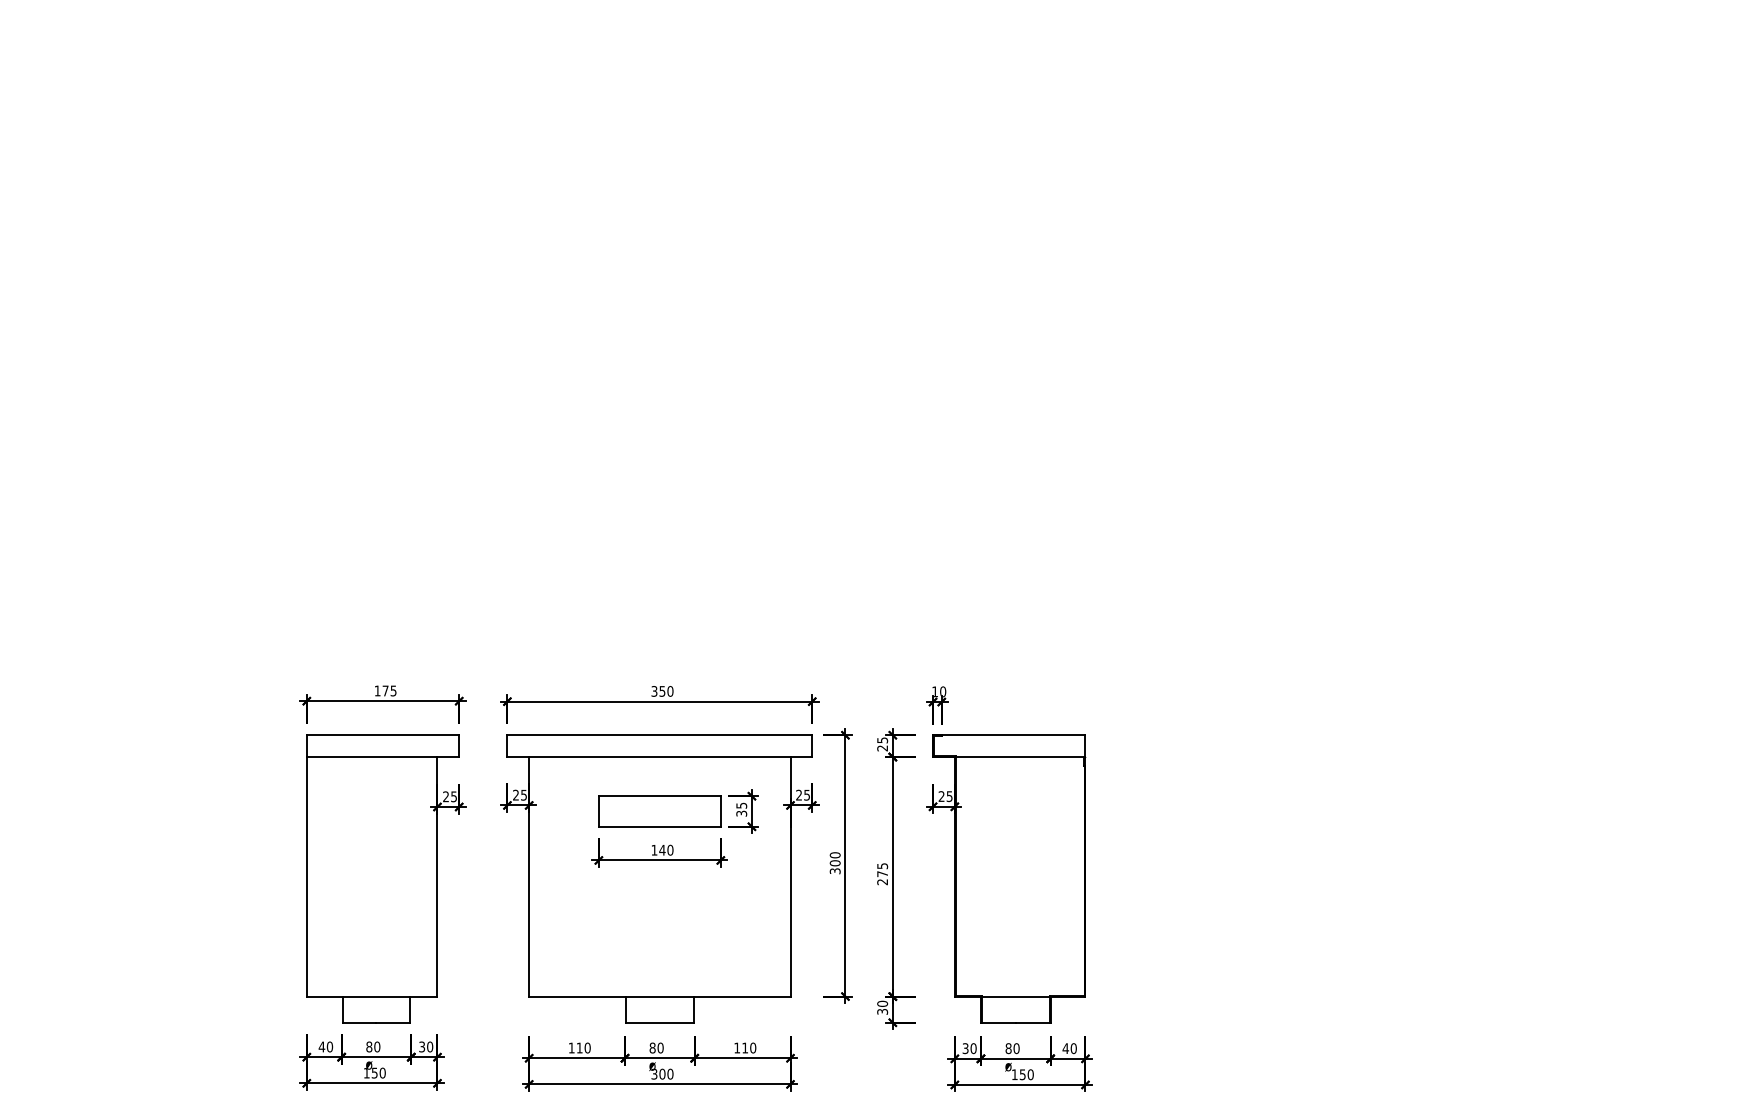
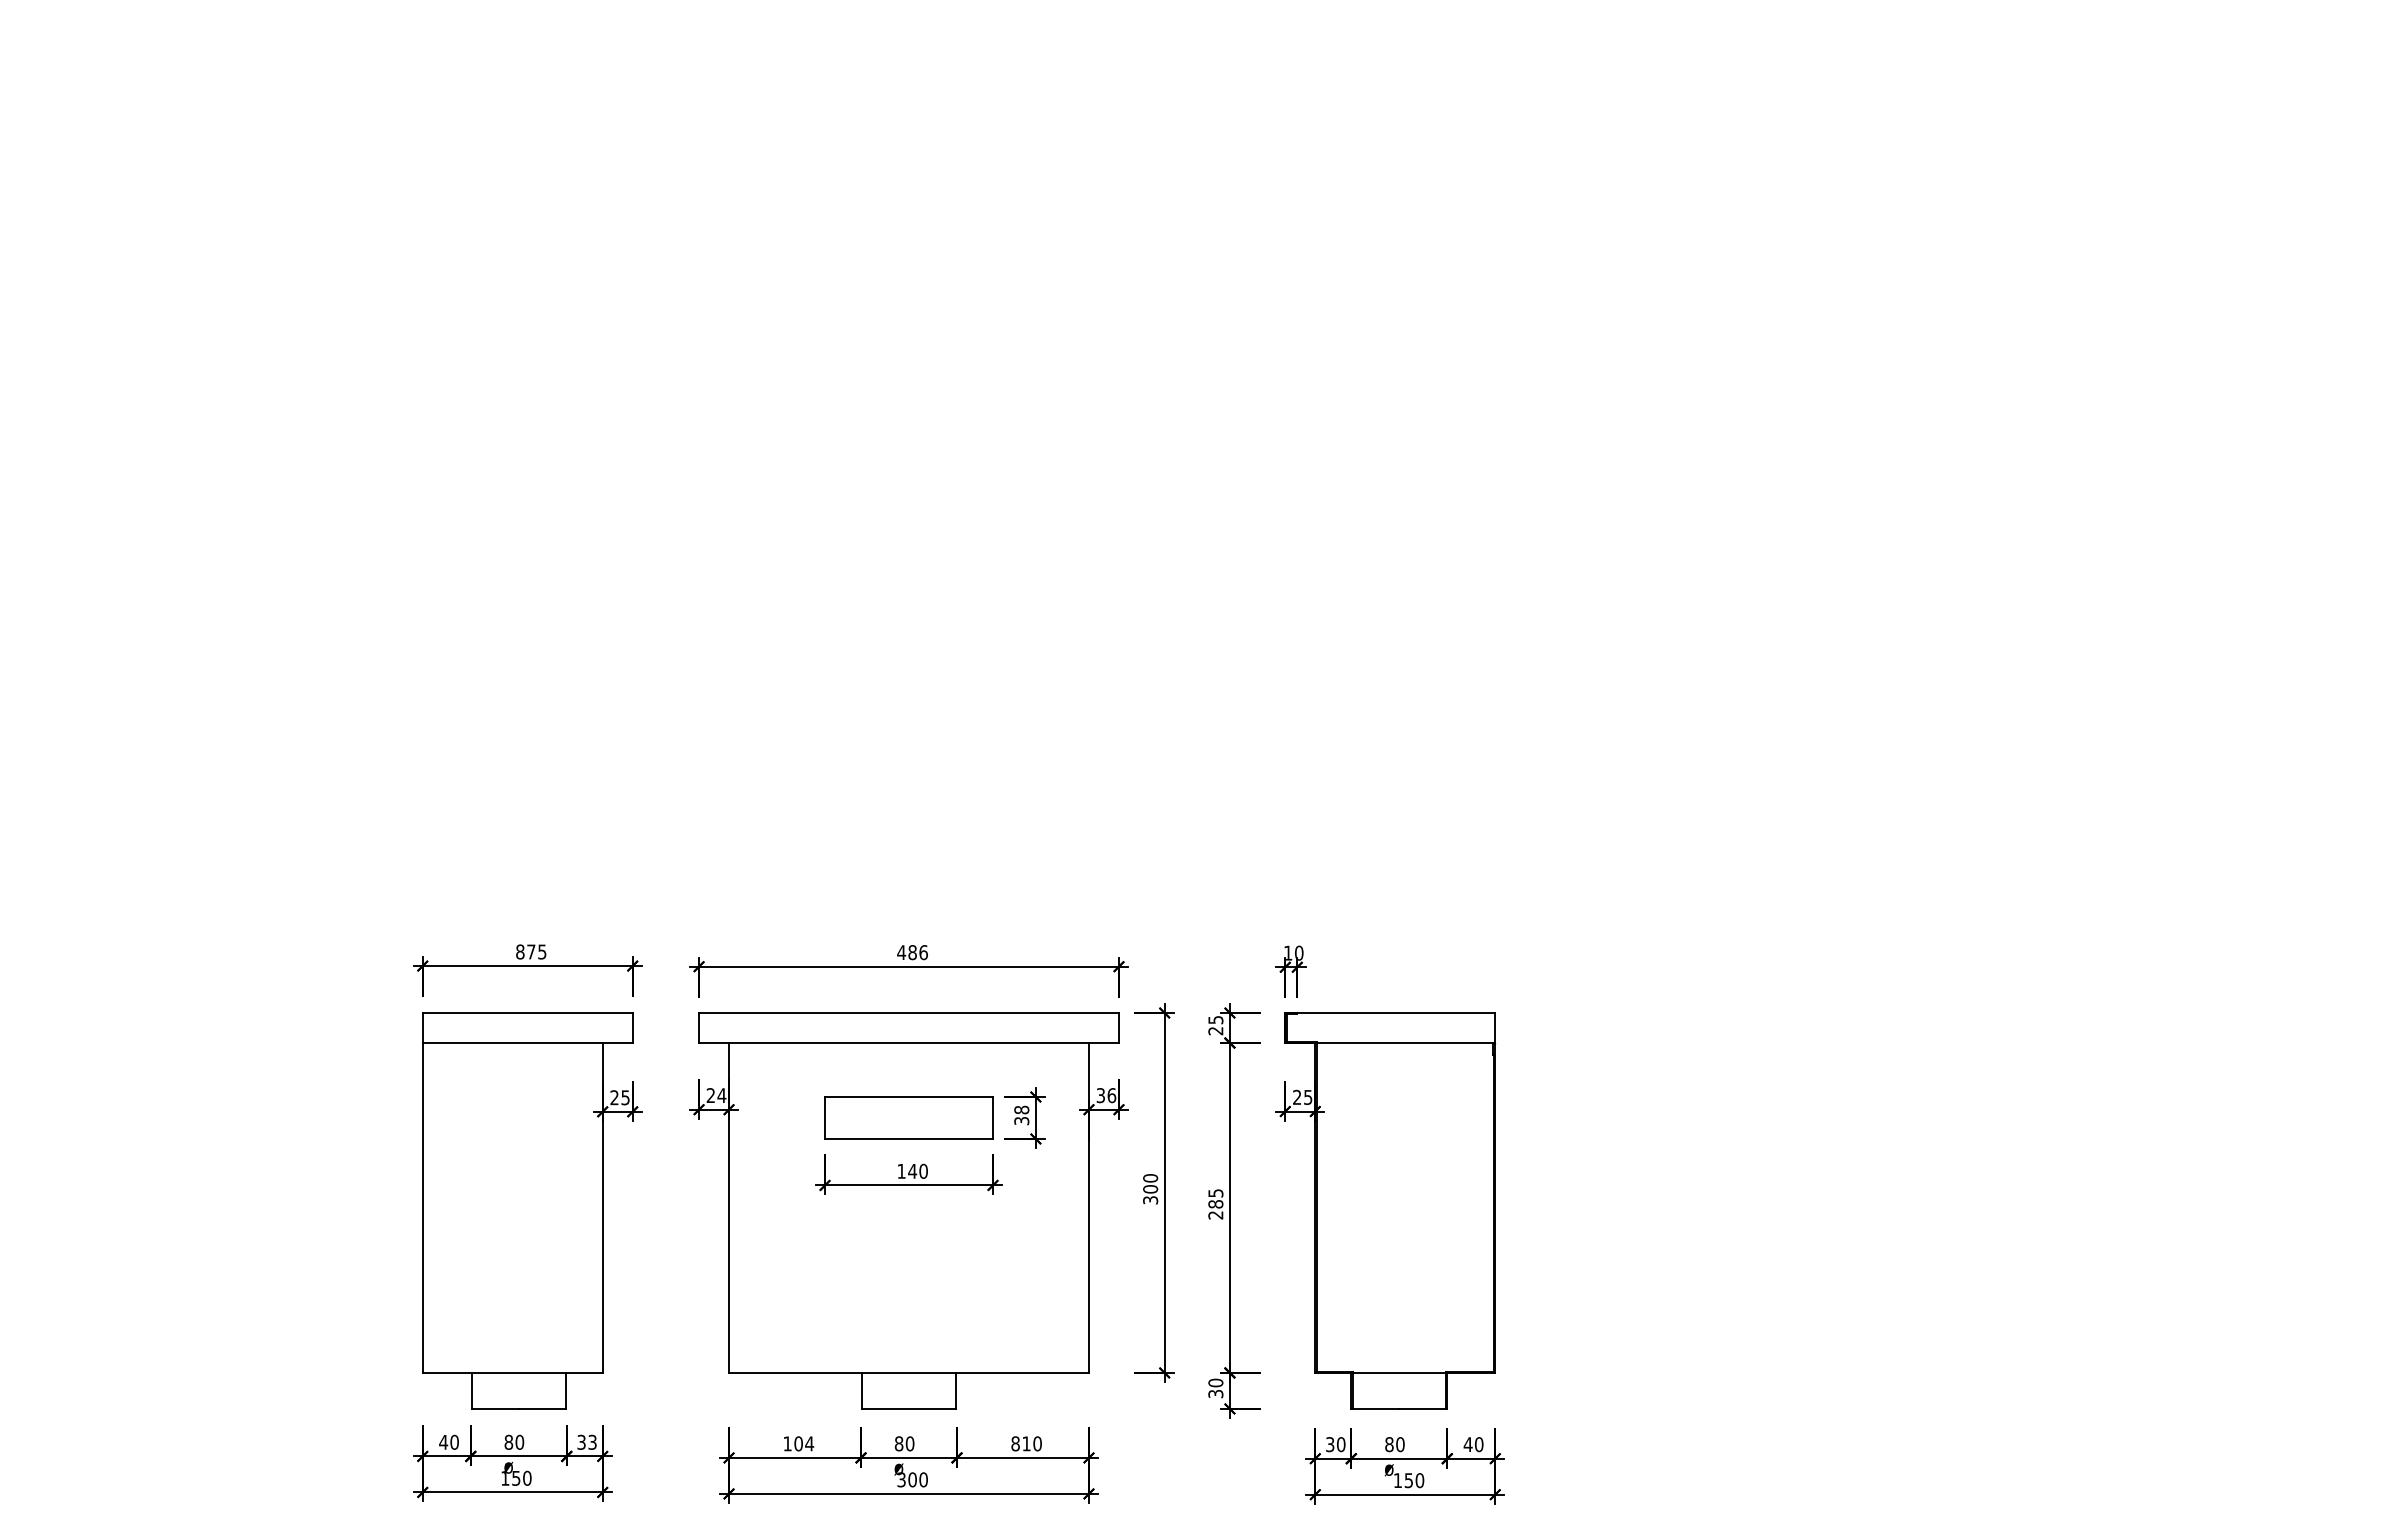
text: (377, 690) -> (520, 951), 175 -> 875
text: (662, 691) -> (912, 952), 350 -> 486
text: (523, 795) -> (721, 1095), 25 -> 24
text: (803, 795) -> (1106, 1095), 25 -> 36
text: (741, 805) -> (1021, 1109), 35 -> 38
text: (882, 874) -> (1215, 1204), 275 -> 285
text: (430, 1046) -> (592, 1441), 30 -> 33
text: (583, 1047) -> (804, 1443), 110 -> 104
text: (737, 1047) -> (1015, 1443), 110 -> 810

